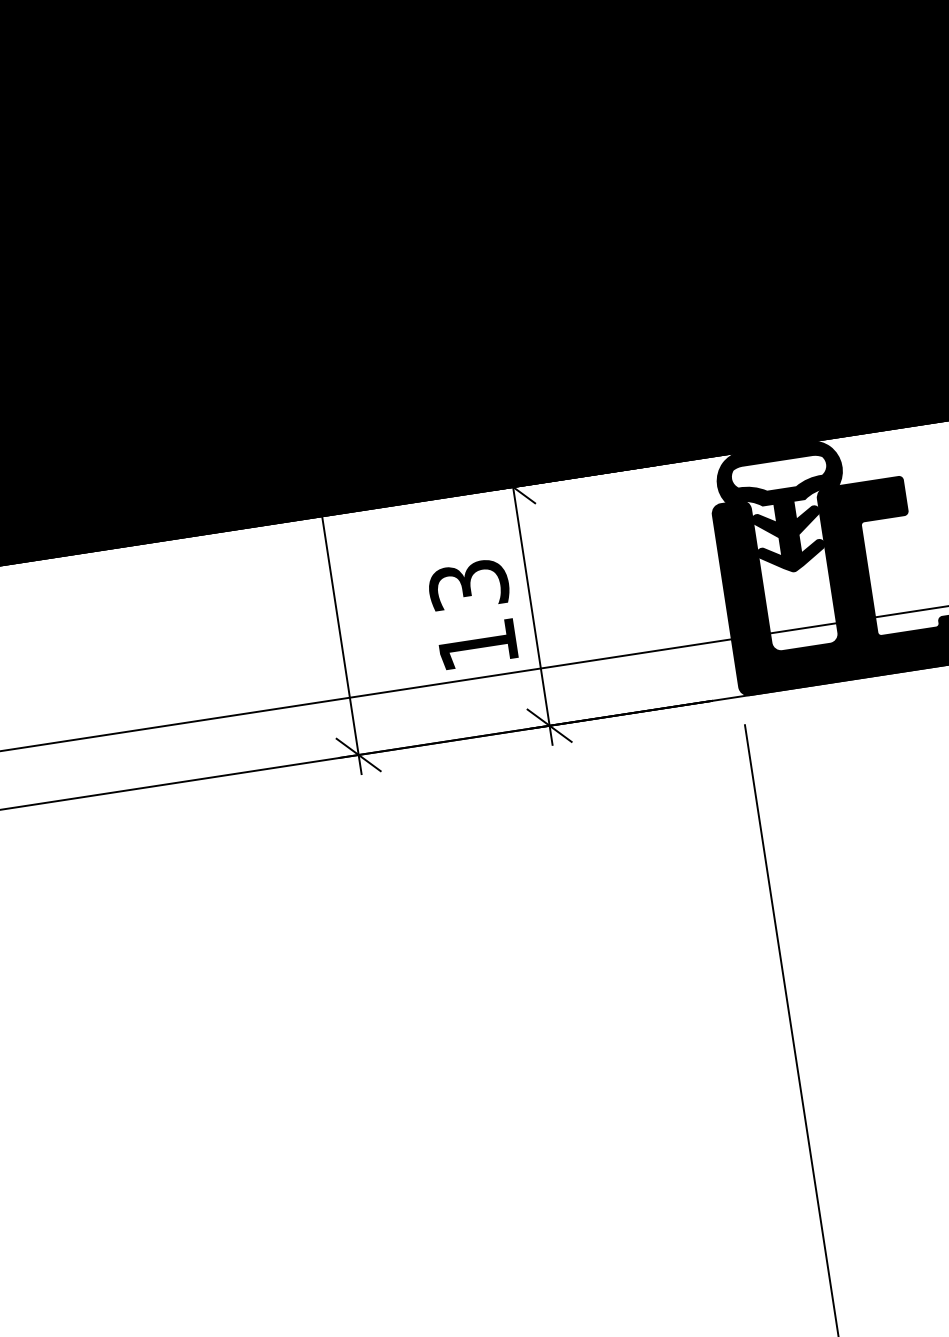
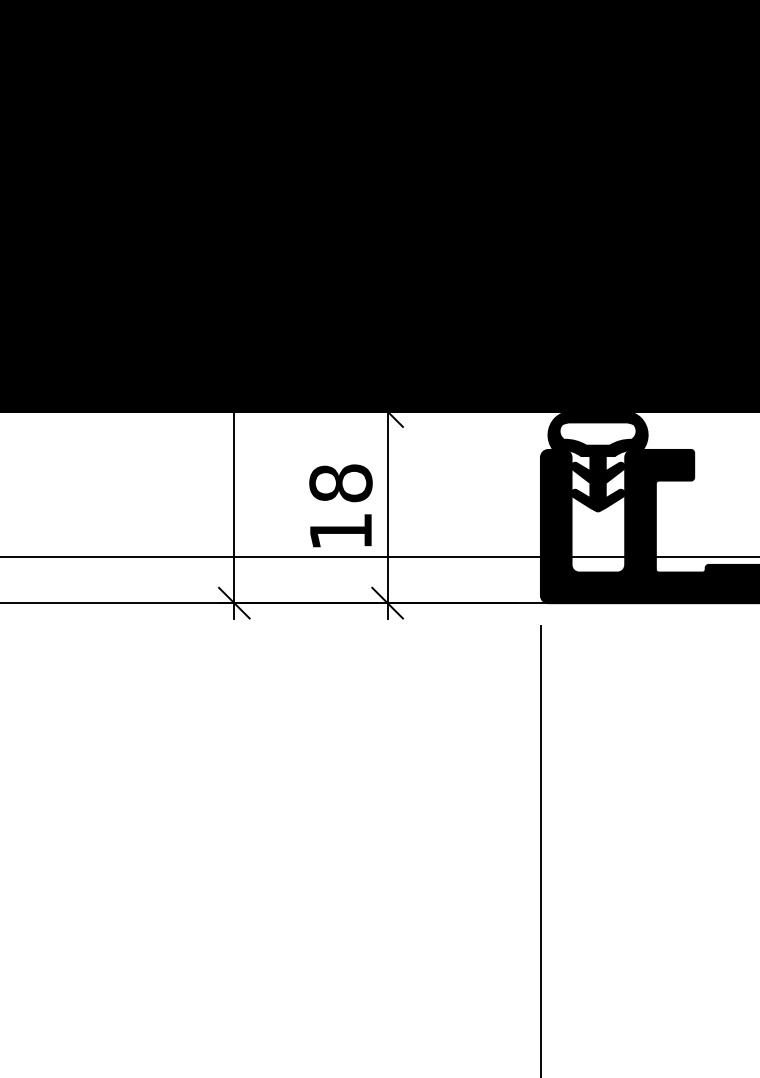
text: (468, 585) -> (340, 483), 13 -> 18

